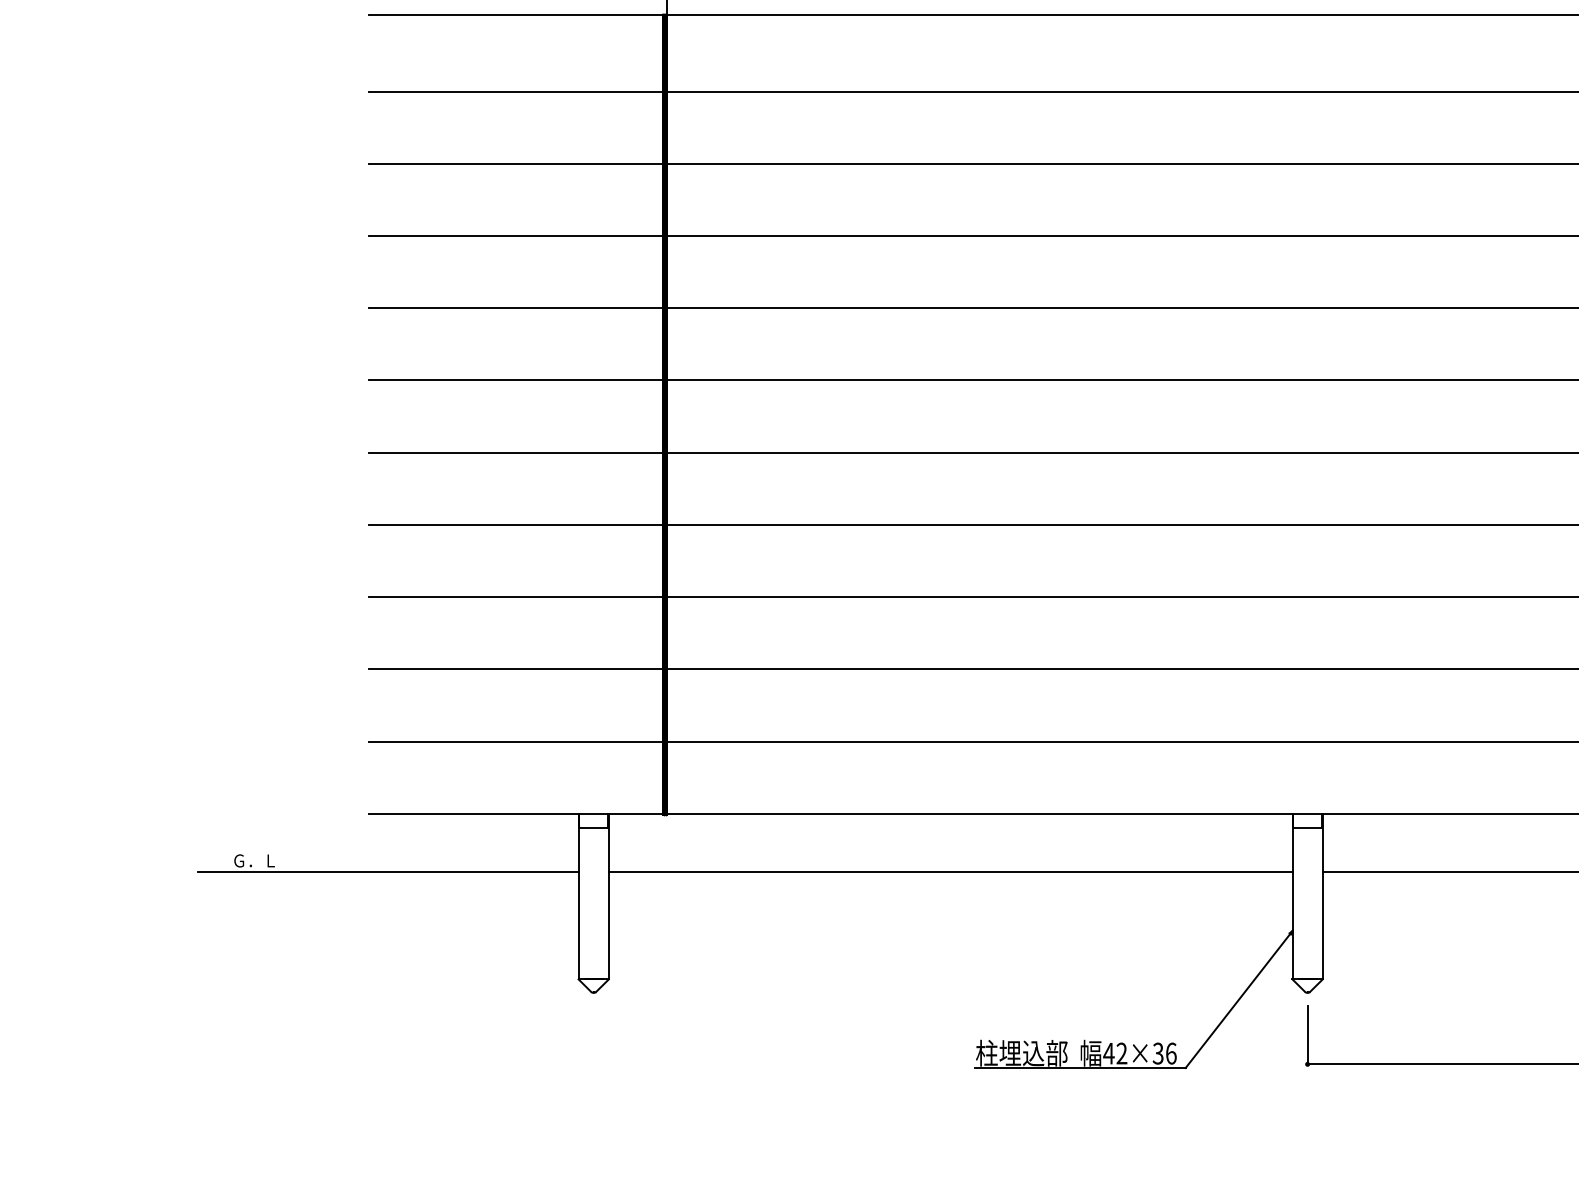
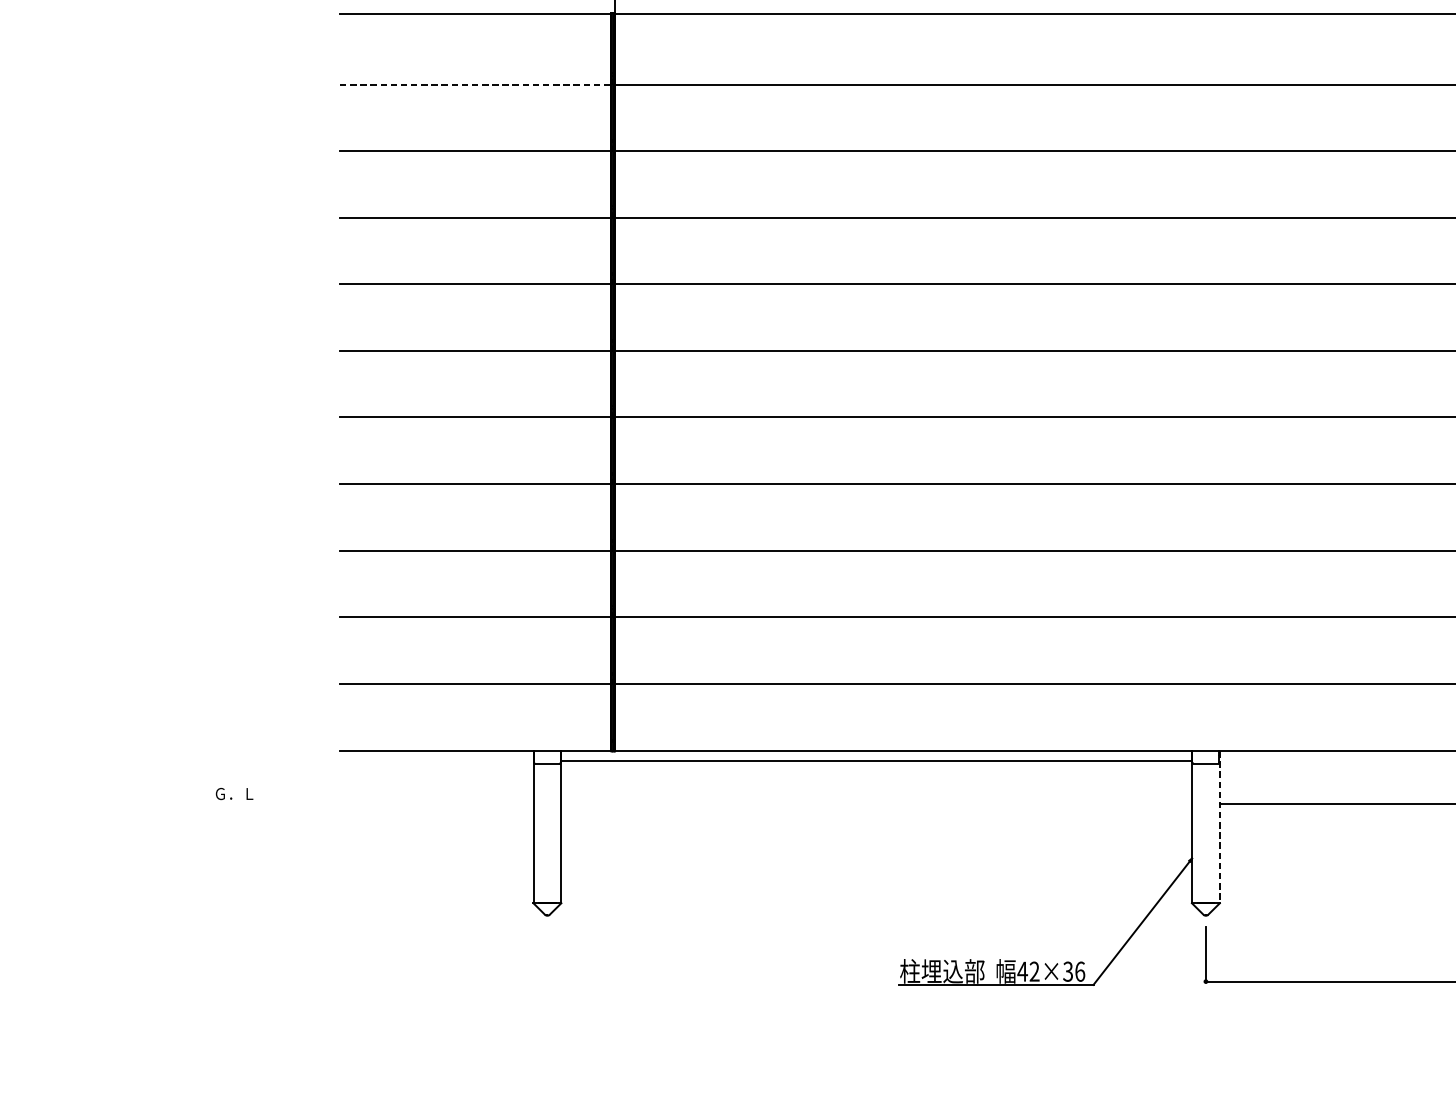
line: (516, 92) -> (476, 85), solid -> dashed
line: (387, 871) -> (357, 803), removed
line: (950, 871) -> (876, 761), moved
line: (1322, 897) -> (1219, 827), solid -> dashed

